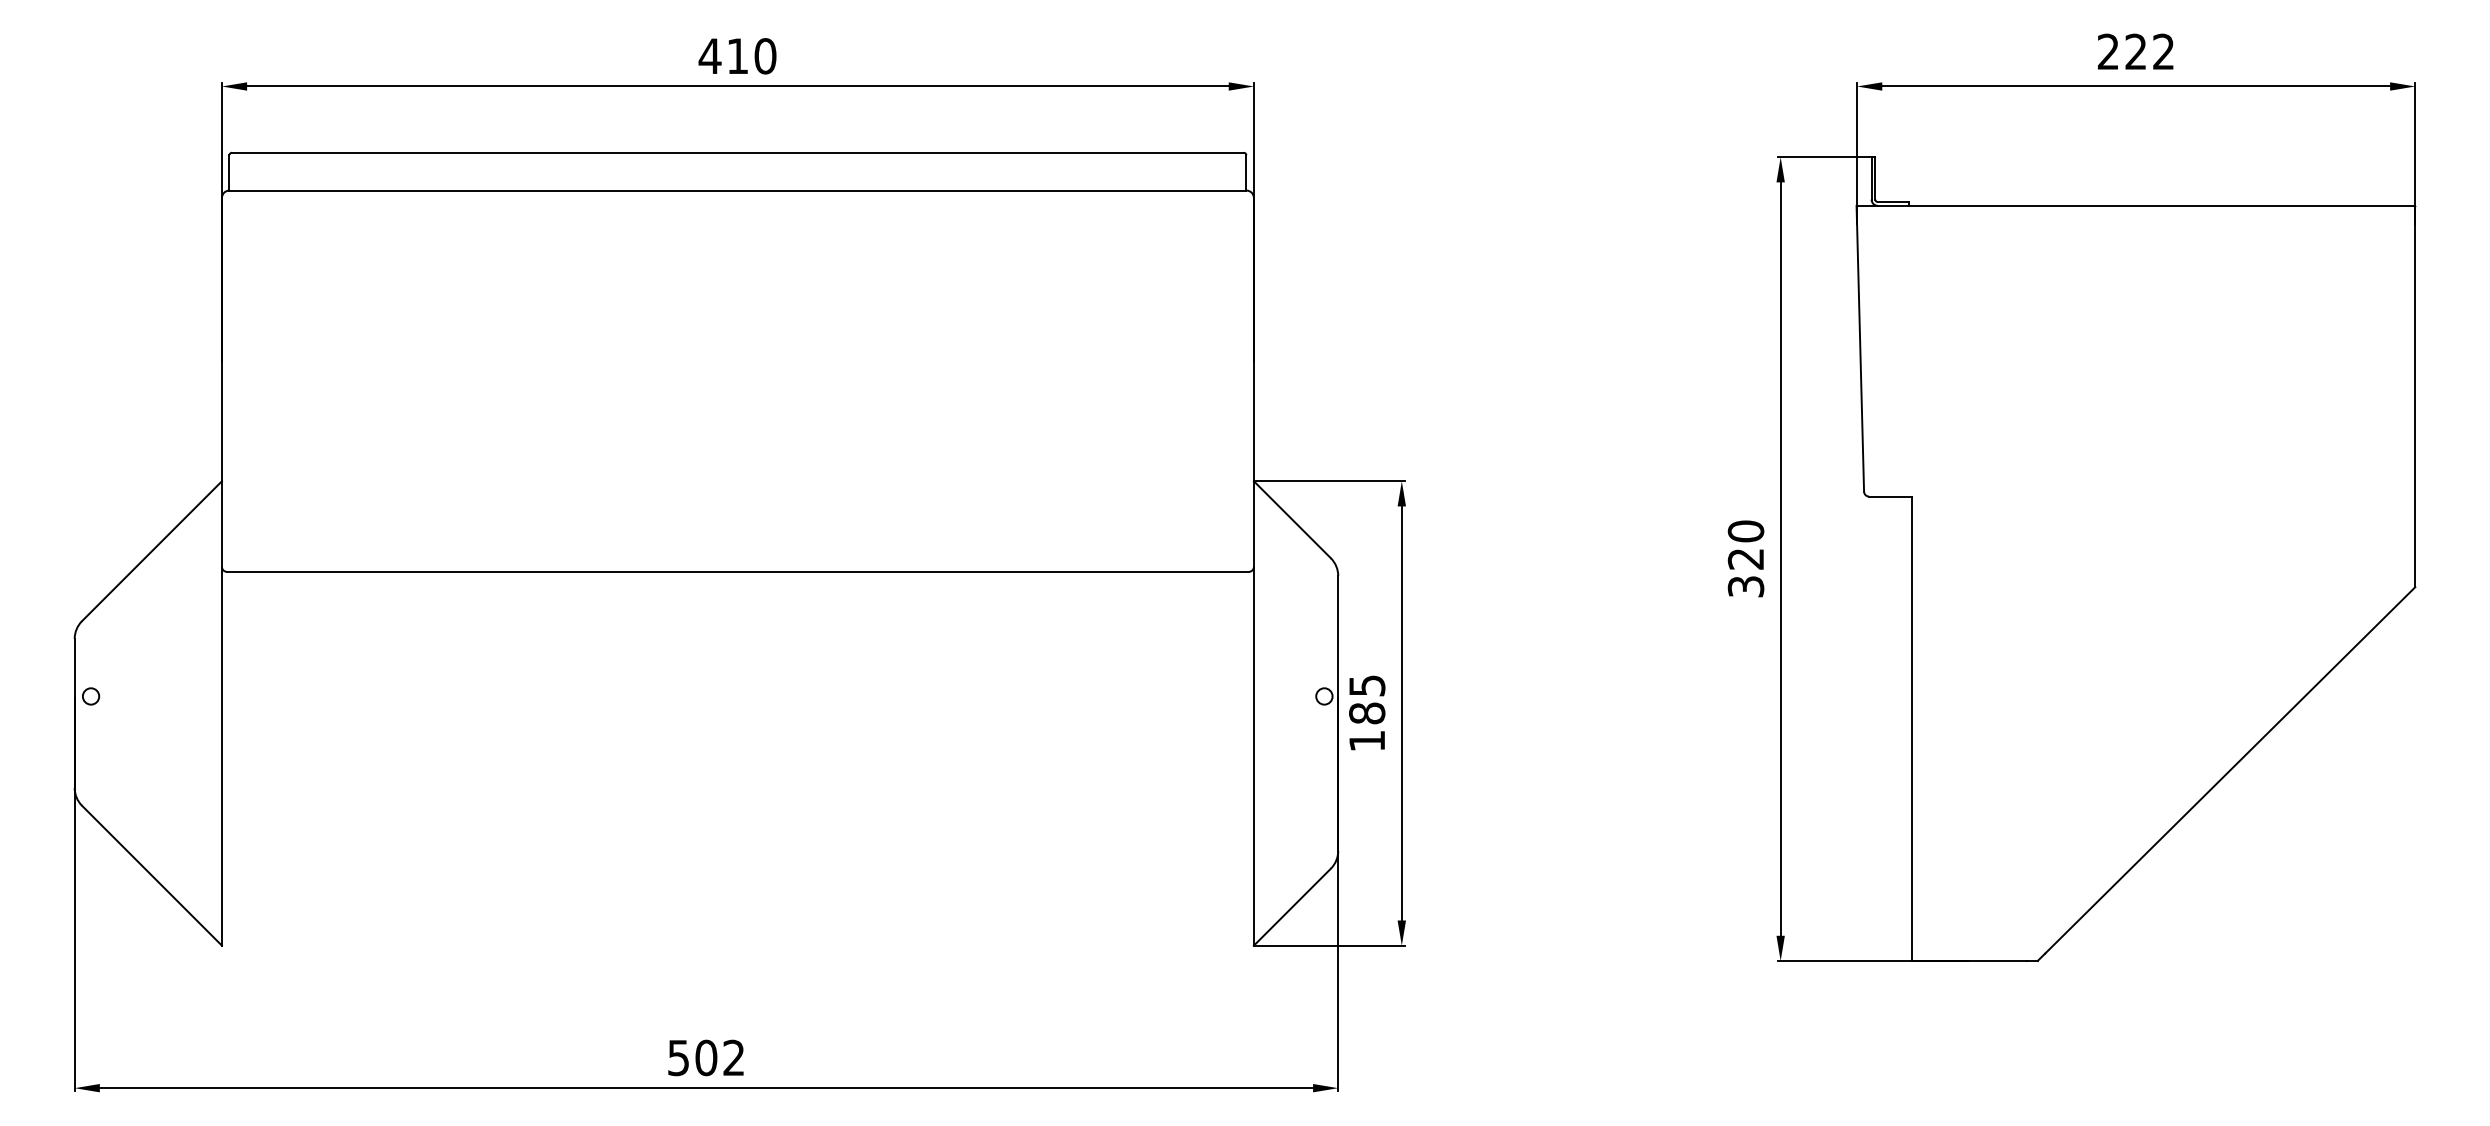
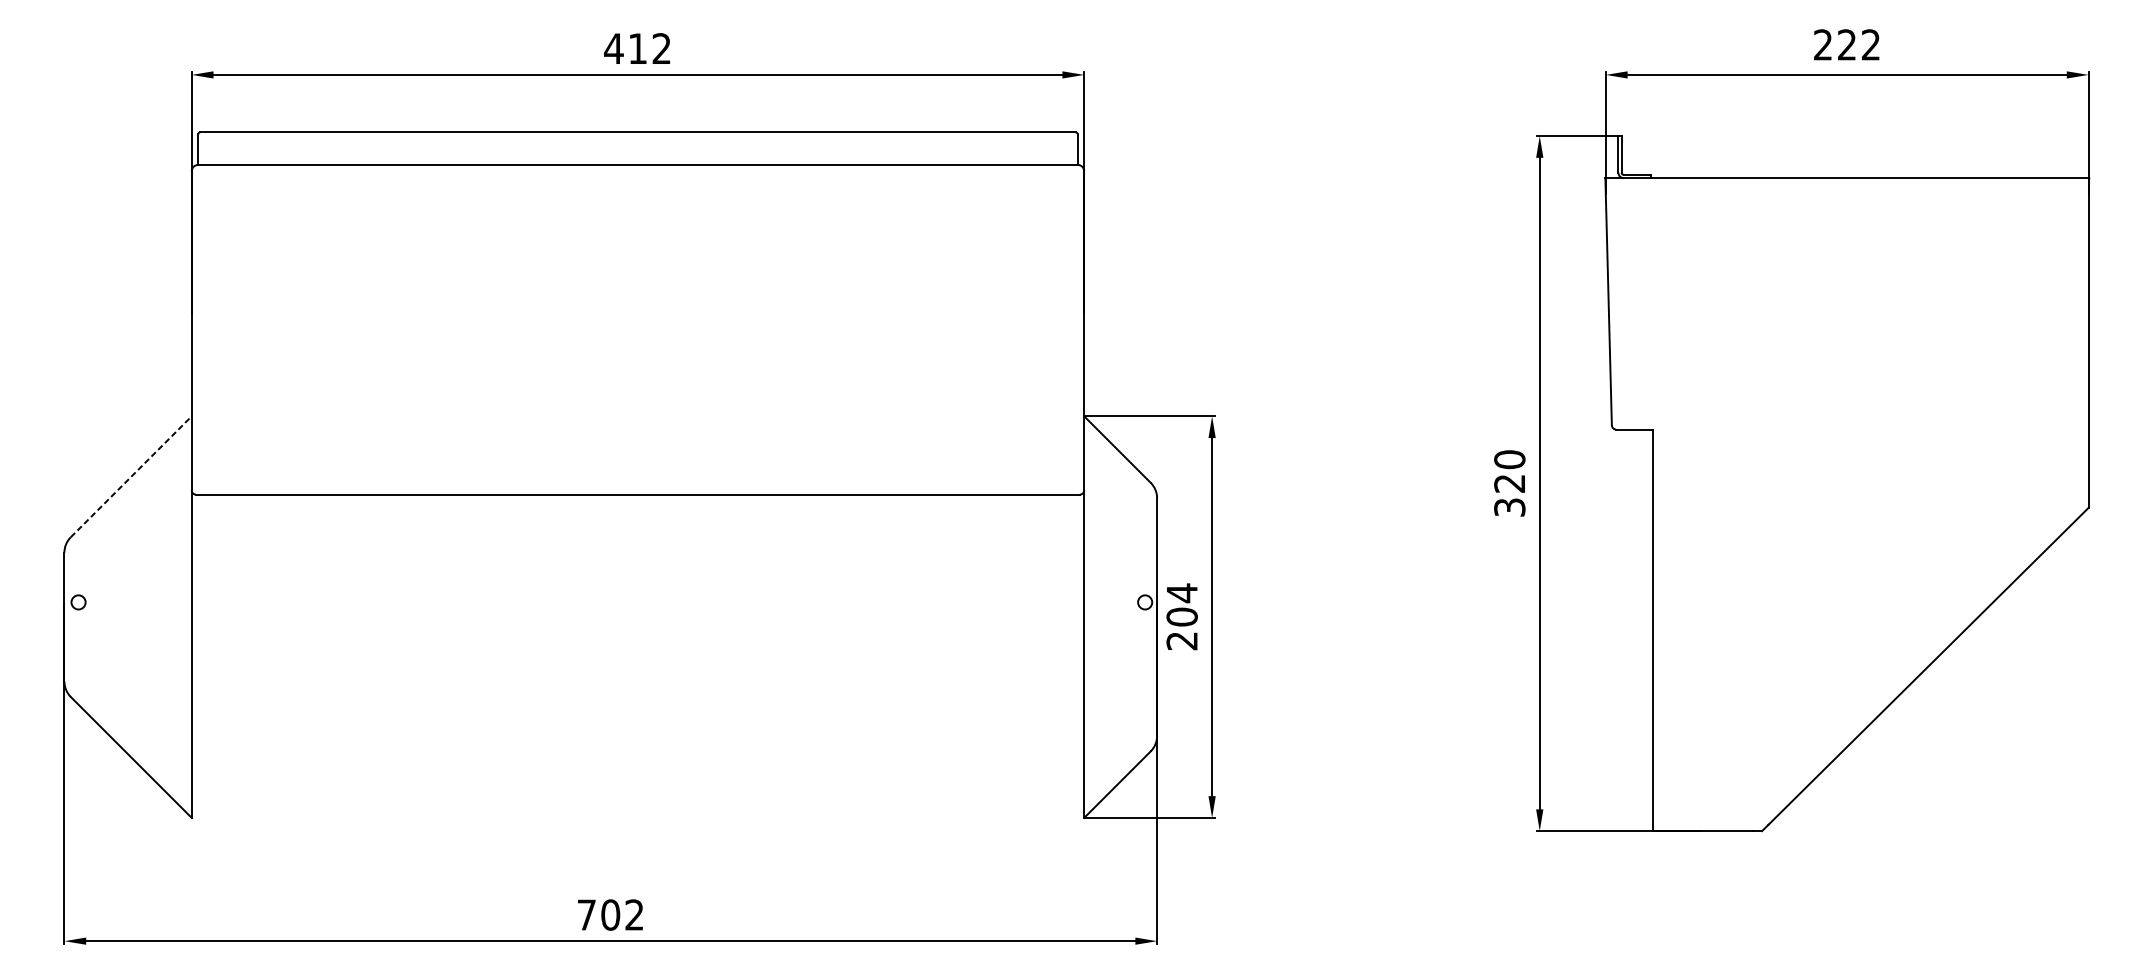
text: (765, 56) -> (661, 48), 410 -> 412
line: (152, 551) -> (131, 477), solid -> dashed
text: (1367, 712) -> (1182, 616), 185 -> 204
text: (678, 1058) -> (586, 915), 502 -> 702

